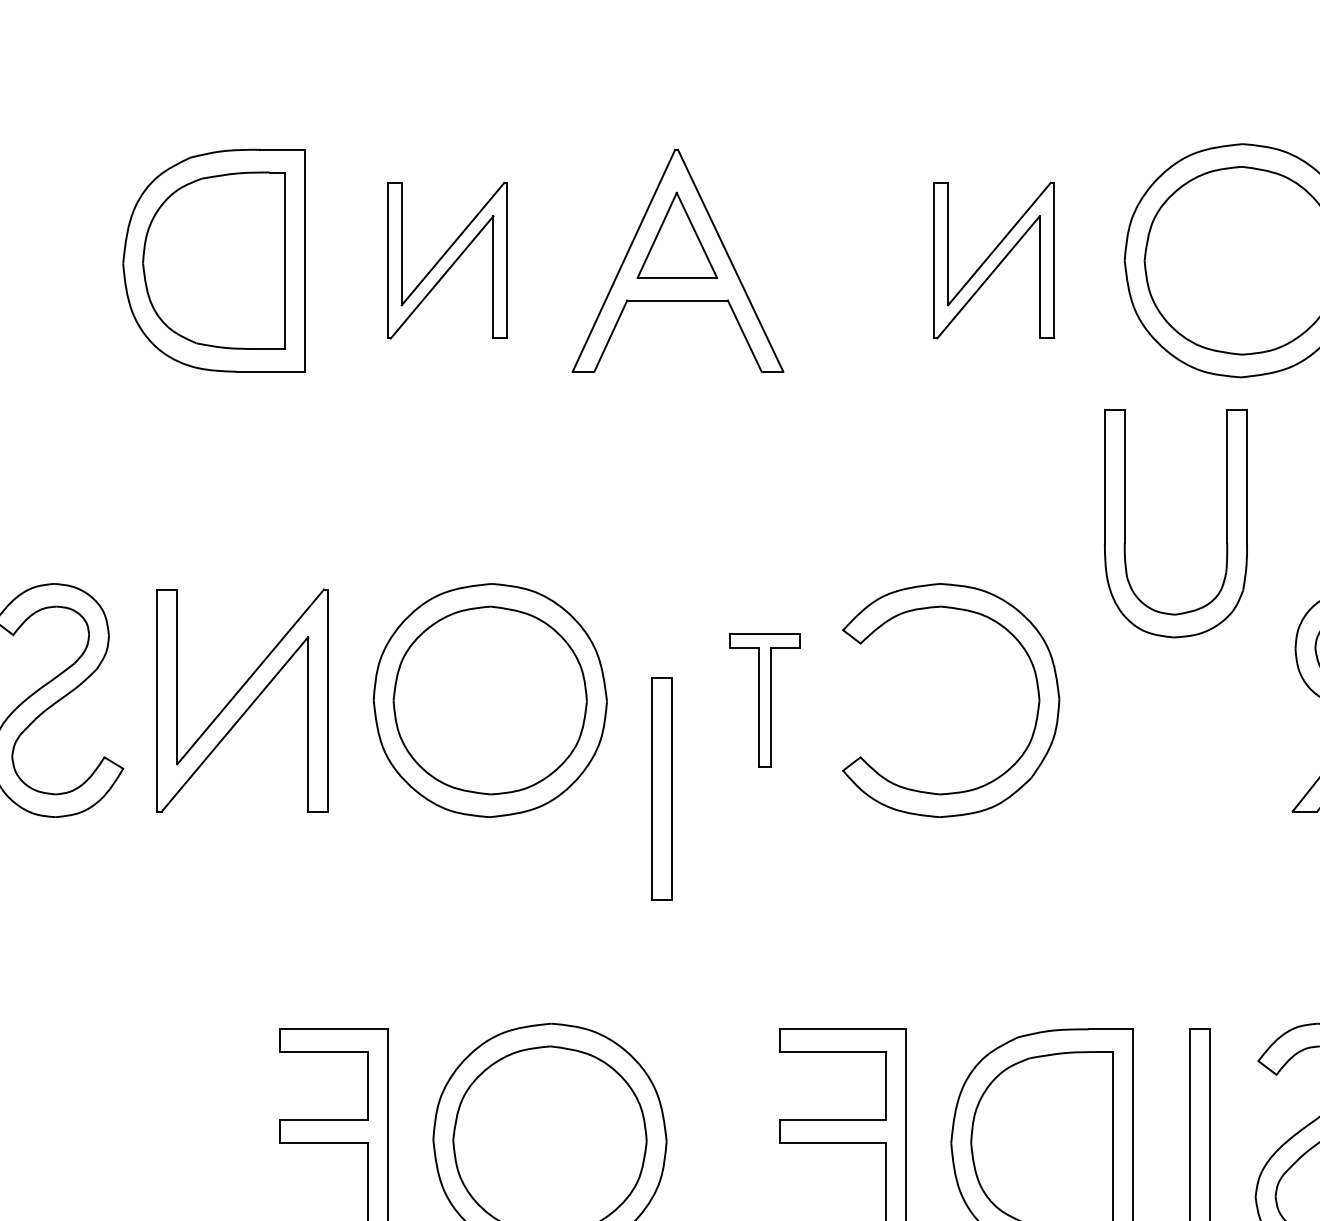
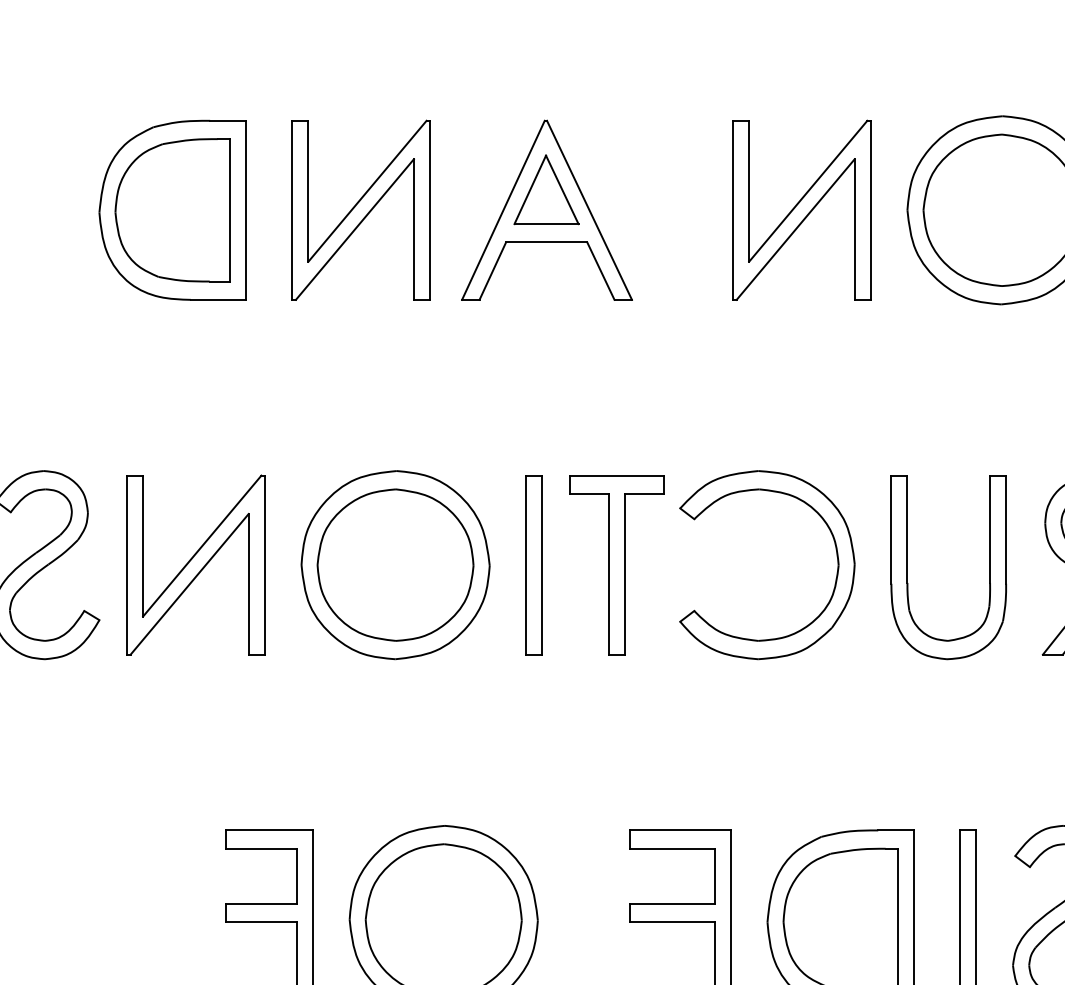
part: (446, 259) -> (360, 209), size x1.43
part: (993, 259) -> (801, 209), size x1.43
part: (1124, 523) -> (907, 567), moved
part: (764, 700) -> (616, 565), size x1.67
part: (661, 788) -> (533, 565), moved

